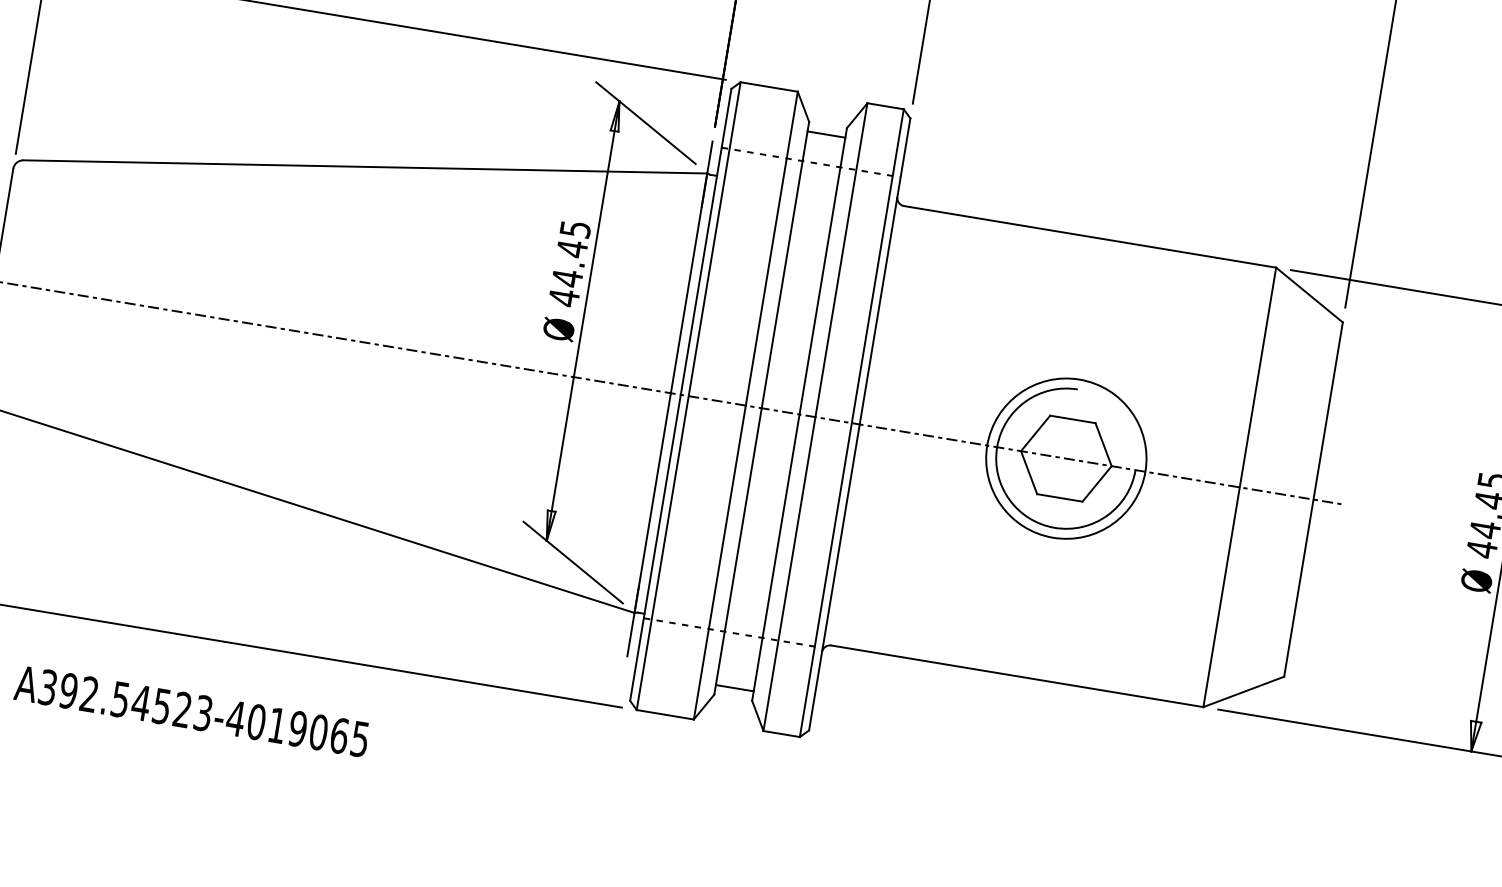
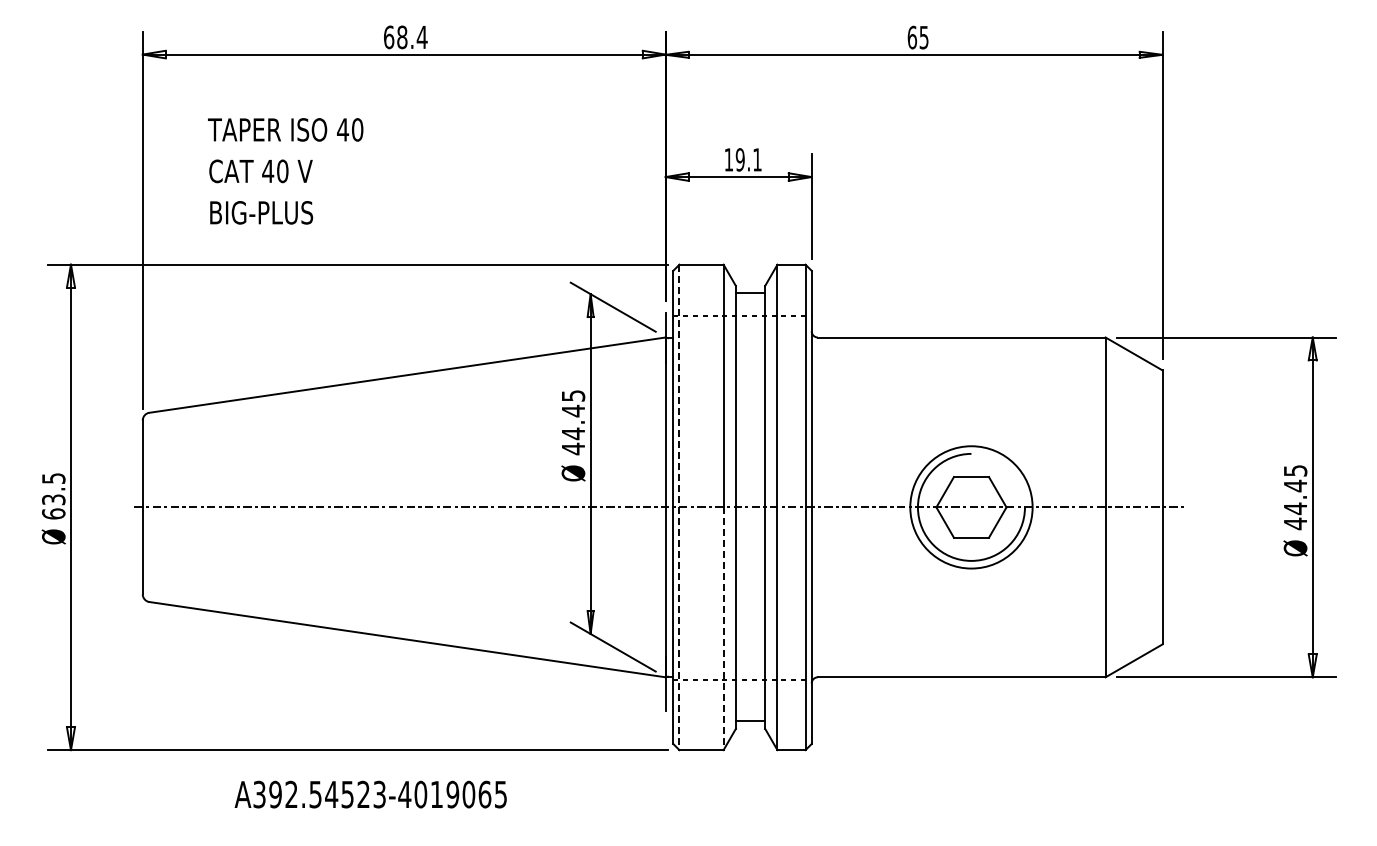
line: (688, 396) -> (679, 507), solid -> dashed
line: (719, 563) -> (723, 629), solid -> dashed
text: (191, 711) -> (370, 794), moved

